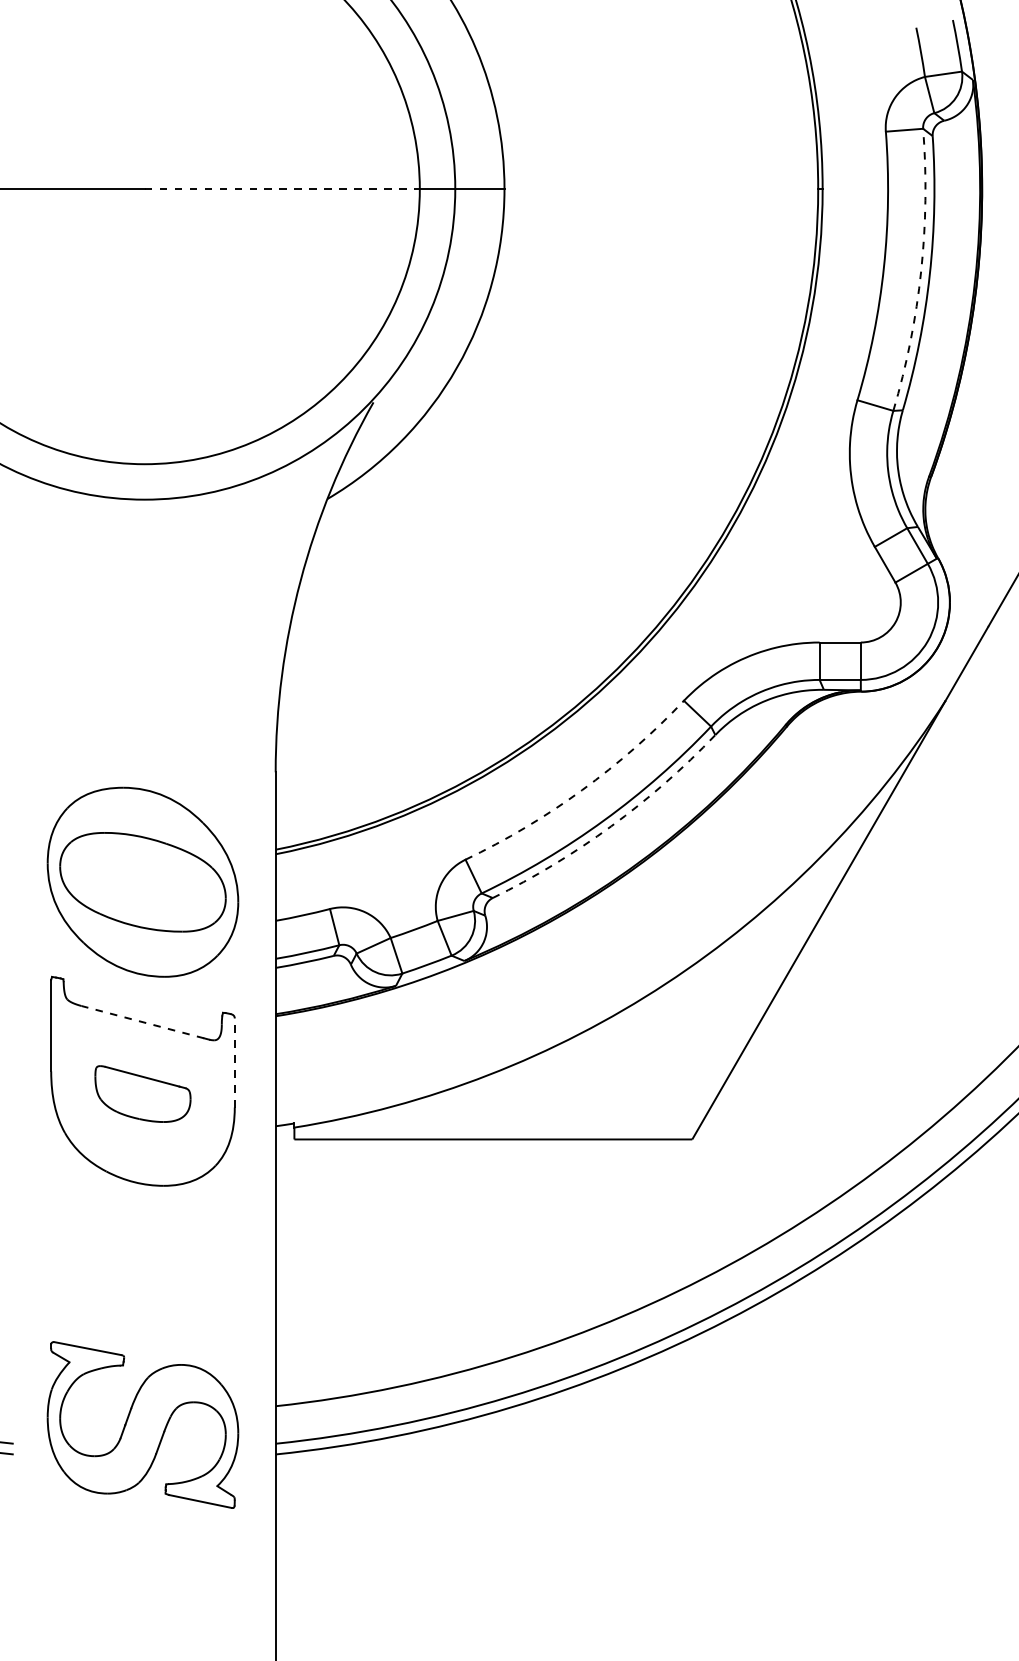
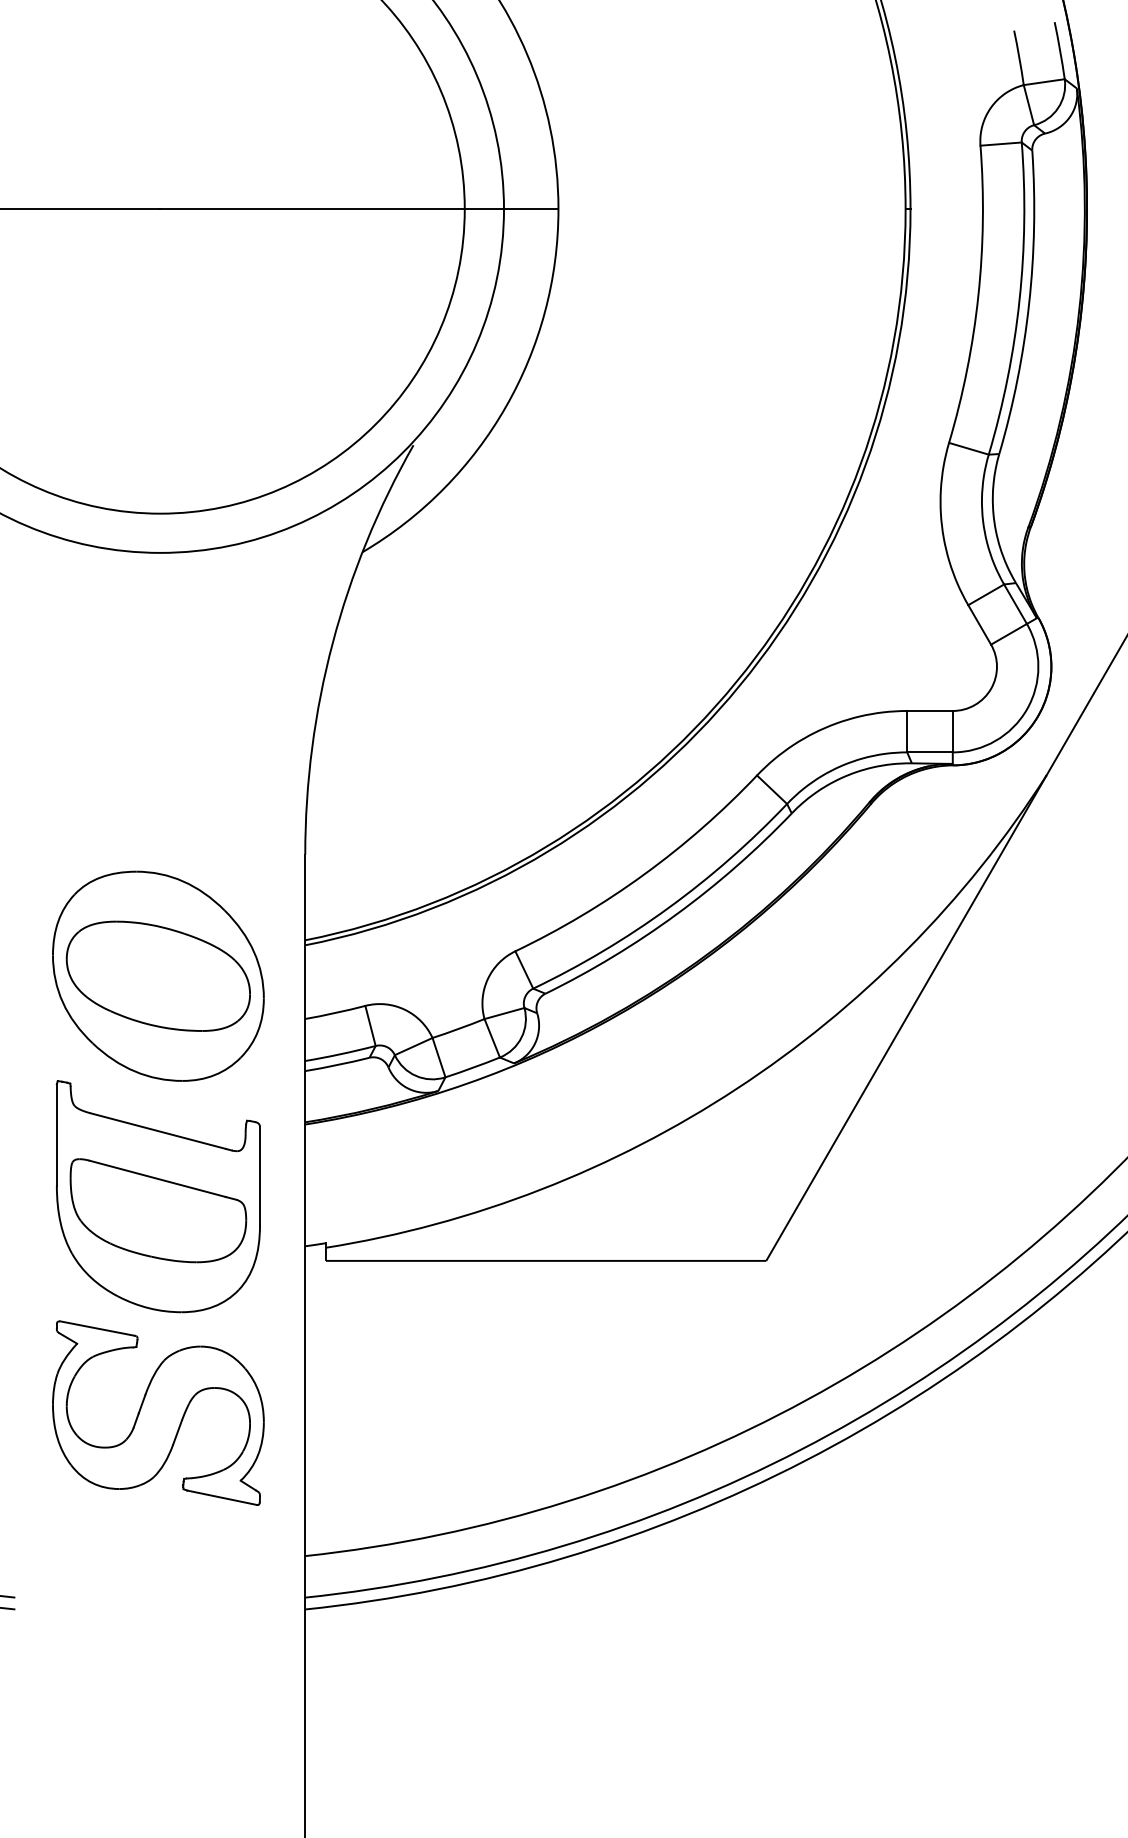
line: (282, 189) -> (312, 209), dashed -> solid
arc: (921, 271) -> (1019, 300), dashed -> solid
arc: (582, 790) -> (644, 874), dashed -> solid
arc: (611, 826) -> (676, 914), dashed -> solid
line: (142, 1022) -> (157, 1131), dashed -> solid
line: (234, 1063) -> (259, 1176), dashed -> solid
part: (142, 1093) -> (157, 1210), size x1.67
part: (142, 1424) -> (157, 1412), moved

